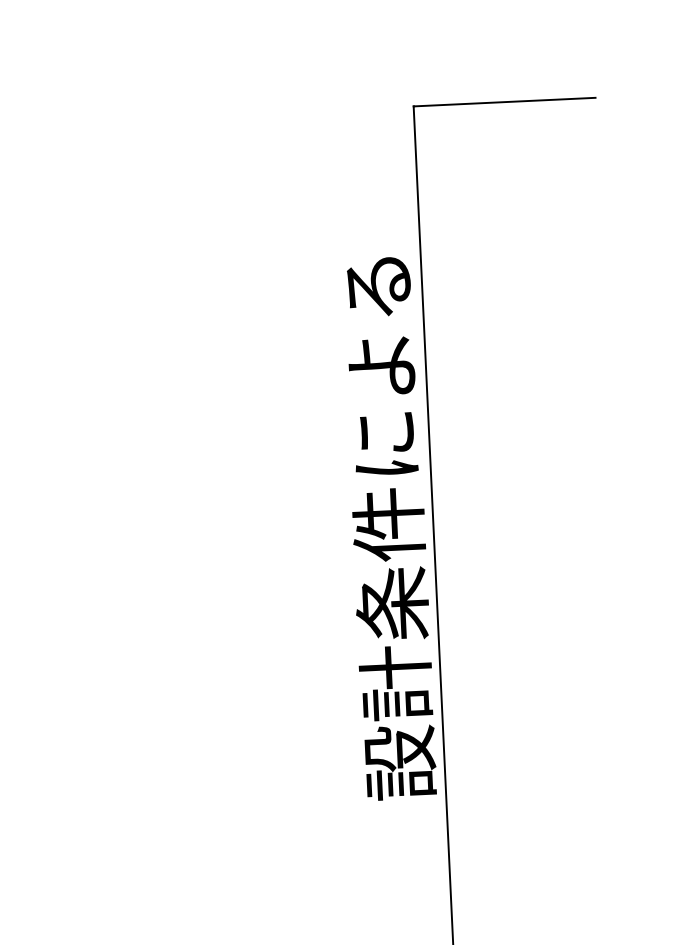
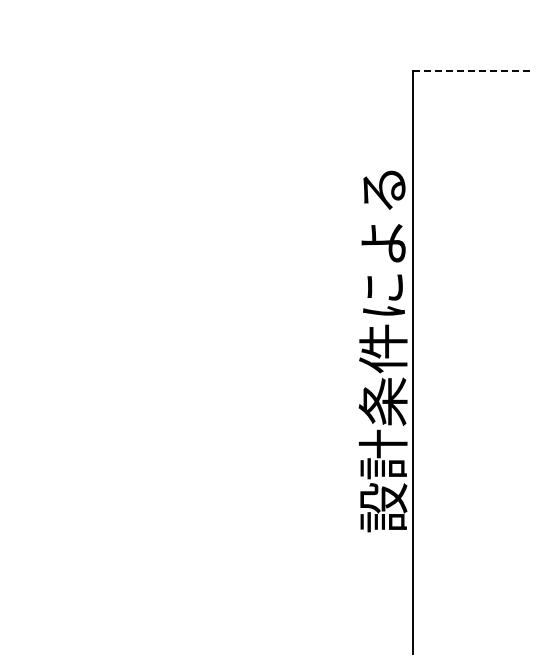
line: (504, 102) -> (473, 71), solid -> dashed

